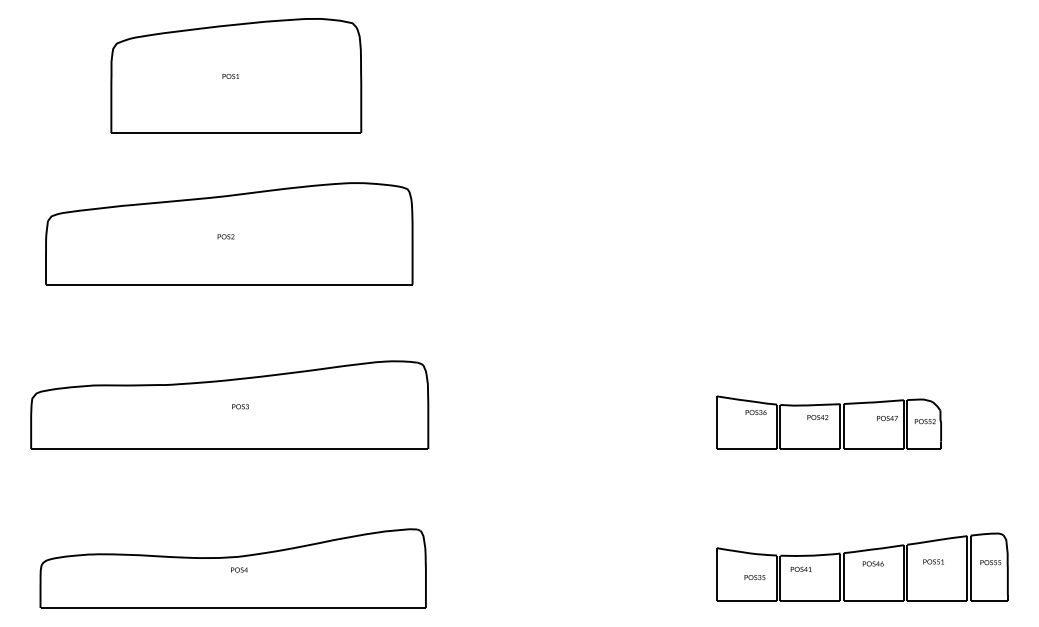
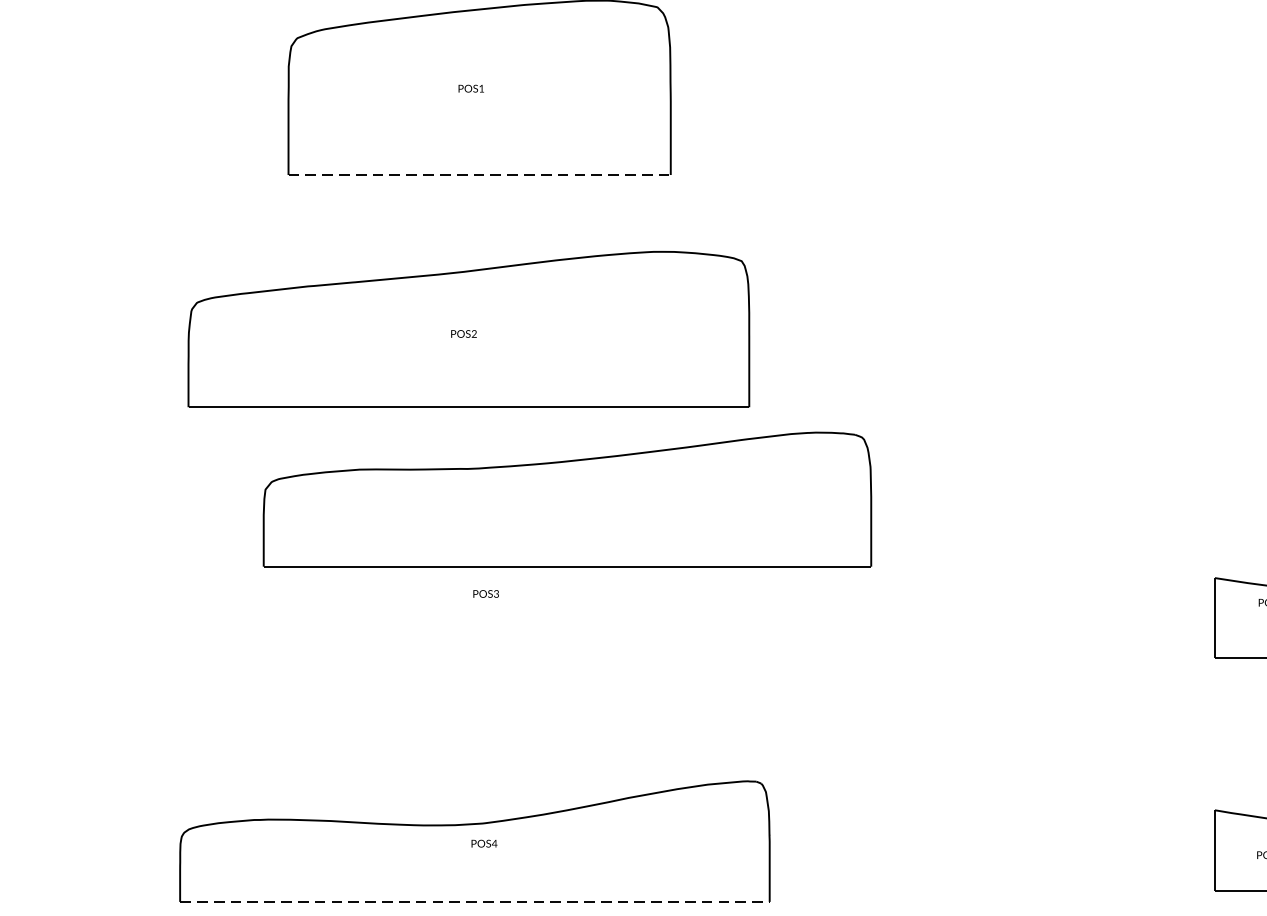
line: (236, 132) -> (479, 174), solid -> dashed
part: (229, 404) -> (567, 498), moved
line: (233, 608) -> (475, 902), solid -> dashed

